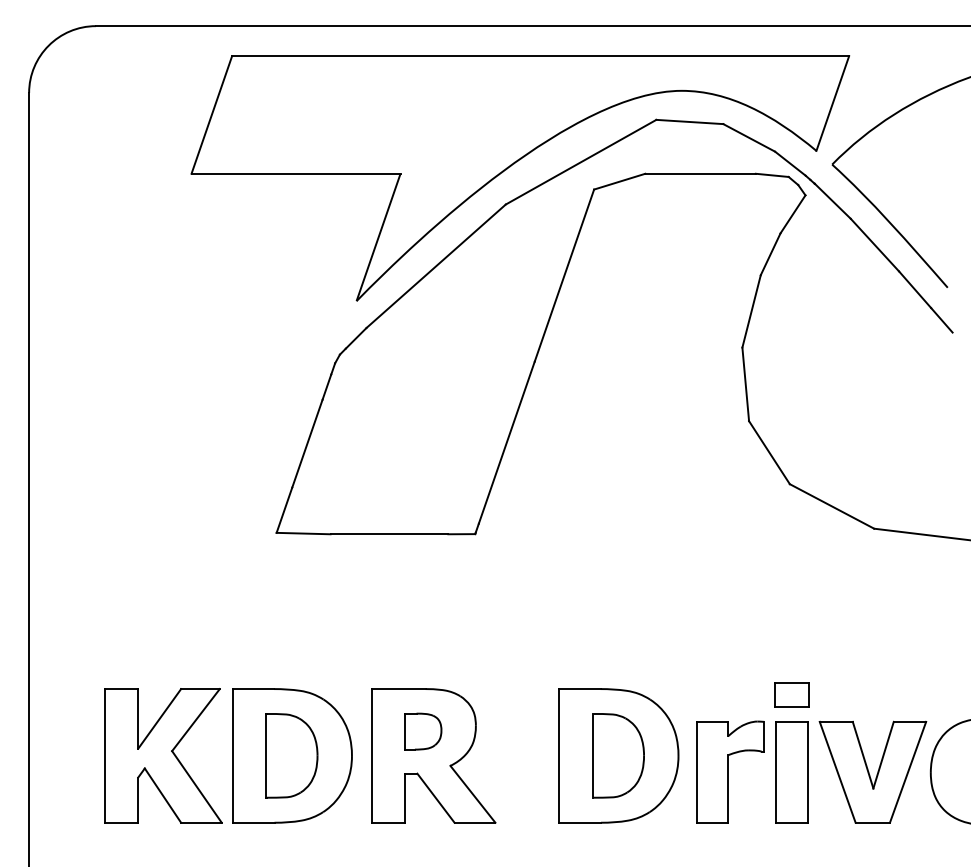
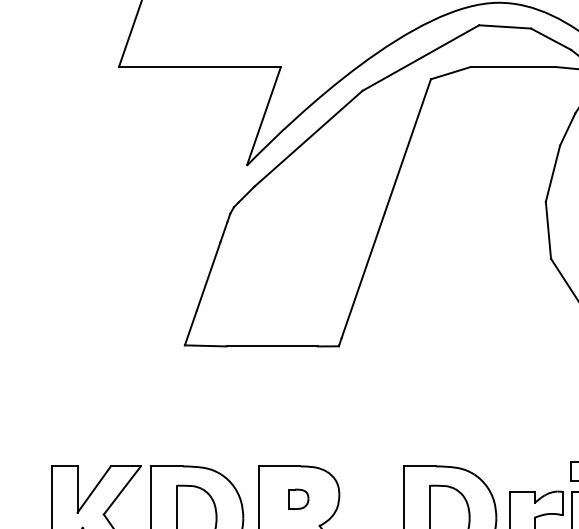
part: (423, 731) -> (298, 499), size x0.7

